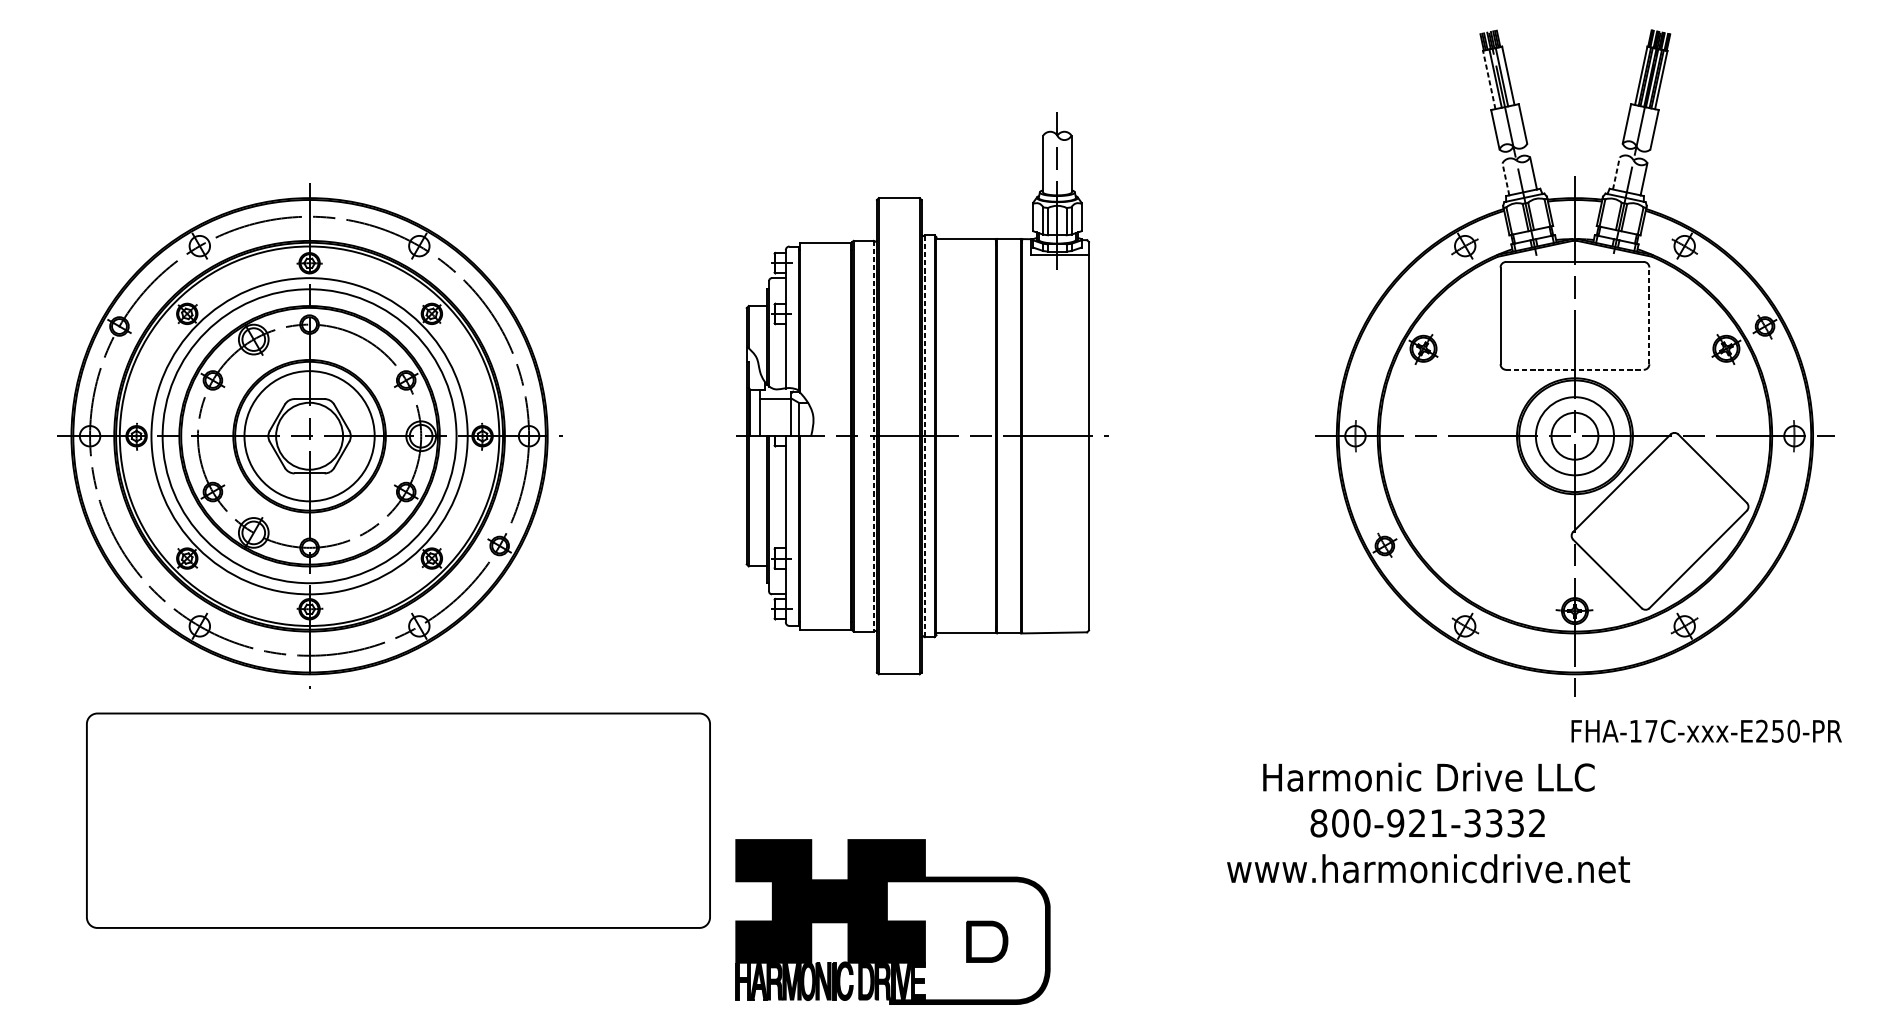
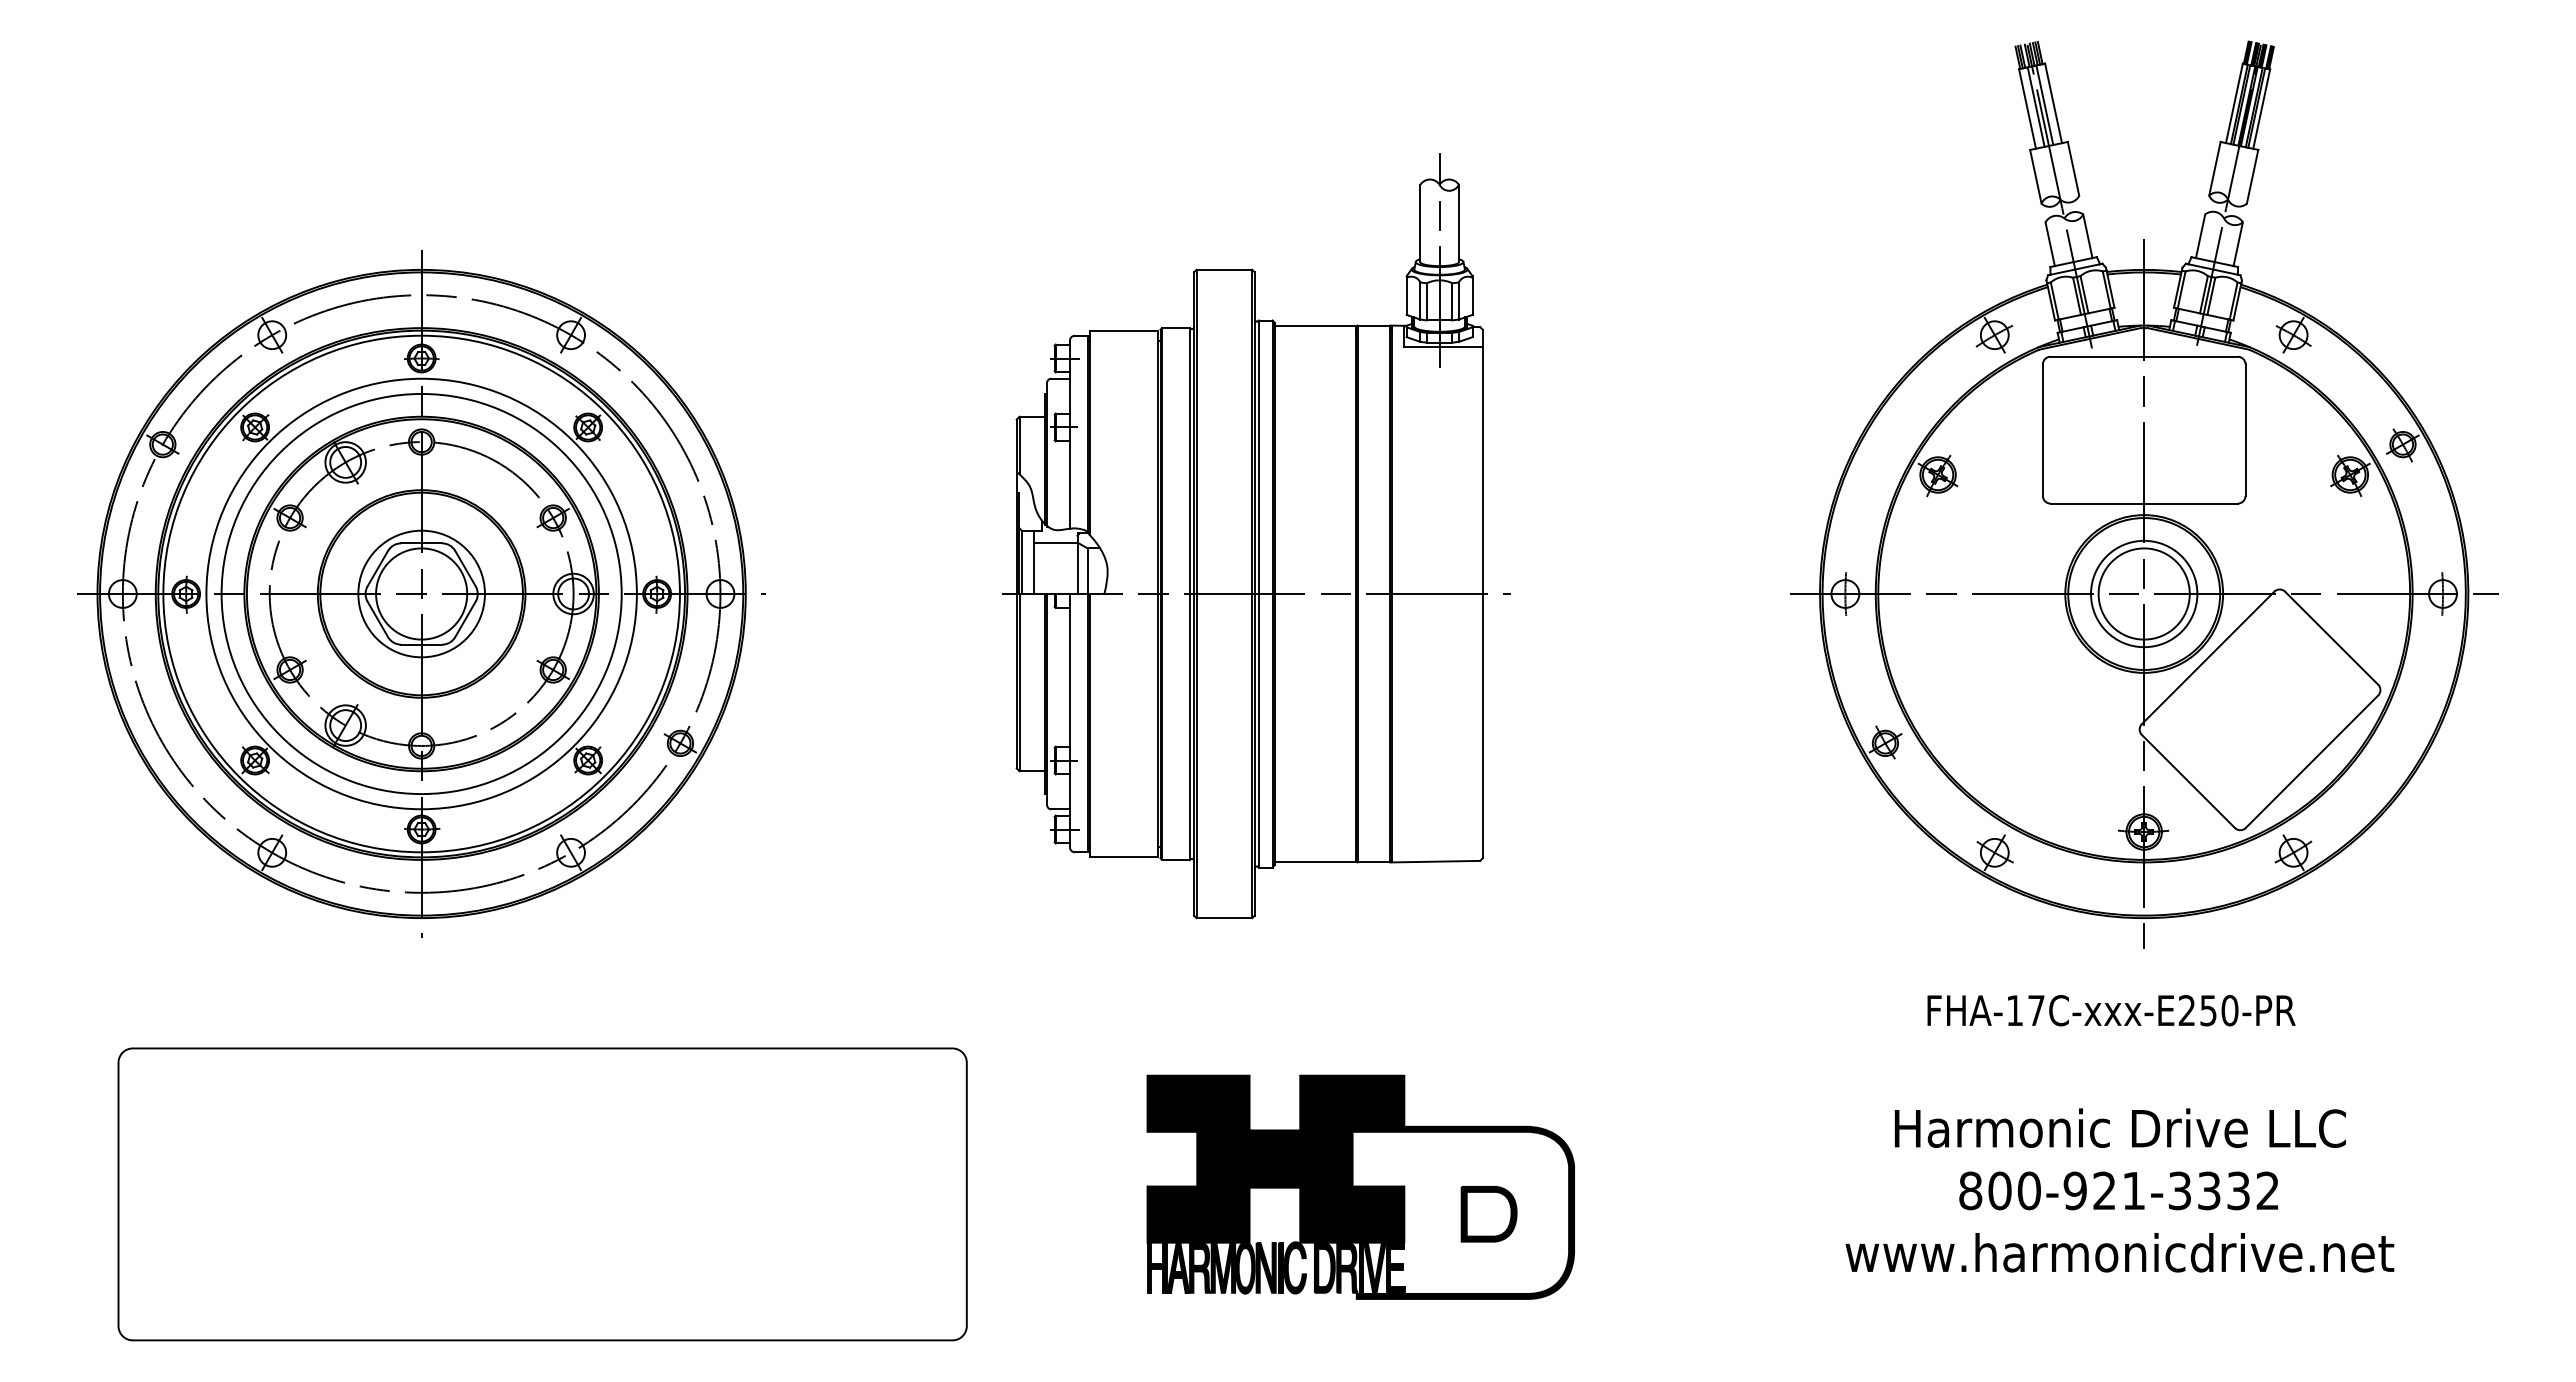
line: (1489, 79) -> (2027, 108), dashed -> solid
line: (1616, 172) -> (2200, 235), dashed -> solid
line: (1506, 178) -> (2050, 243), dashed -> solid
line: (1649, 316) -> (2245, 430), dashed -> solid
line: (1575, 369) -> (2144, 503), dashed -> solid
circle: (309, 435) -> (421, 593), size x0.71
line: (925, 435) -> (1259, 593), dashed -> solid
circle: (1574, 435) -> (2143, 593), size x1.43
line: (873, 436) -> (1189, 594), dashed -> solid
text: (1706, 731) -> (2111, 1010), moved
part: (398, 820) -> (542, 1194), moved
text: (1428, 823) -> (2119, 1190), moved
part: (892, 921) -> (1360, 1186), moved

